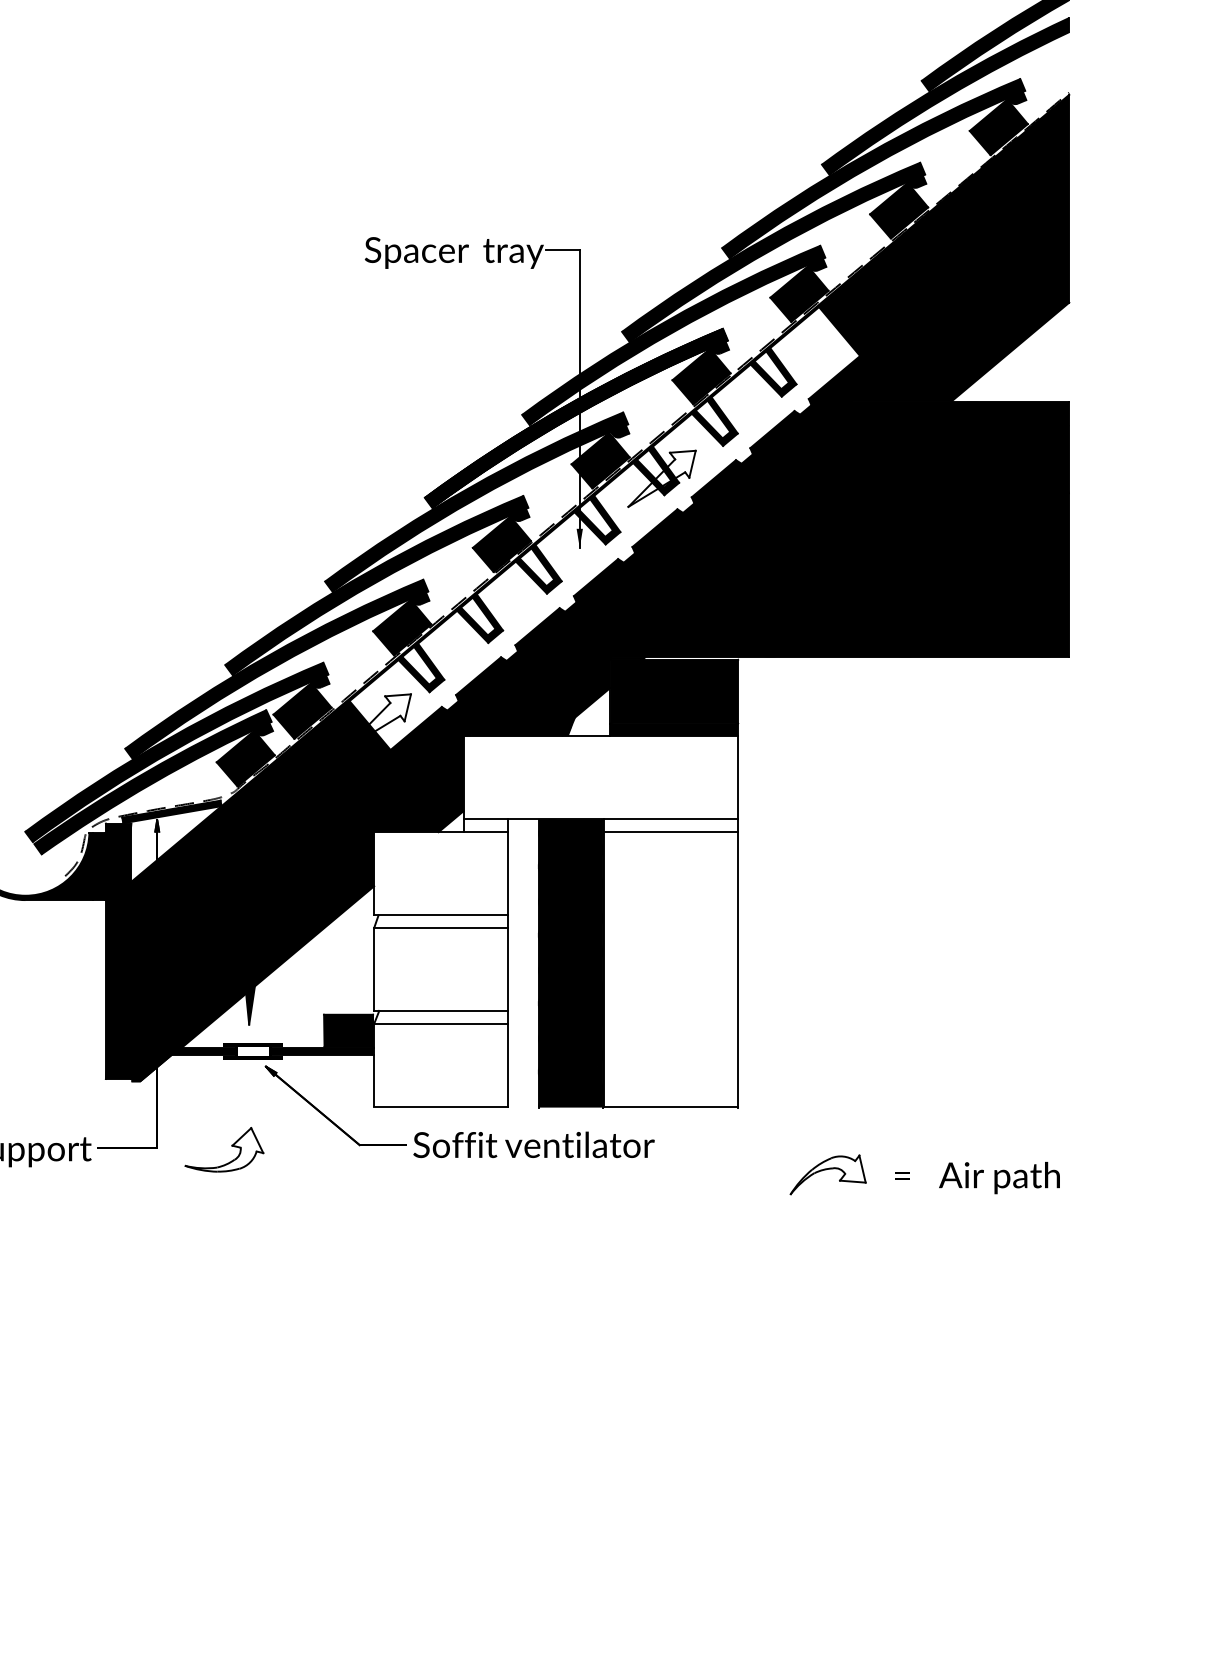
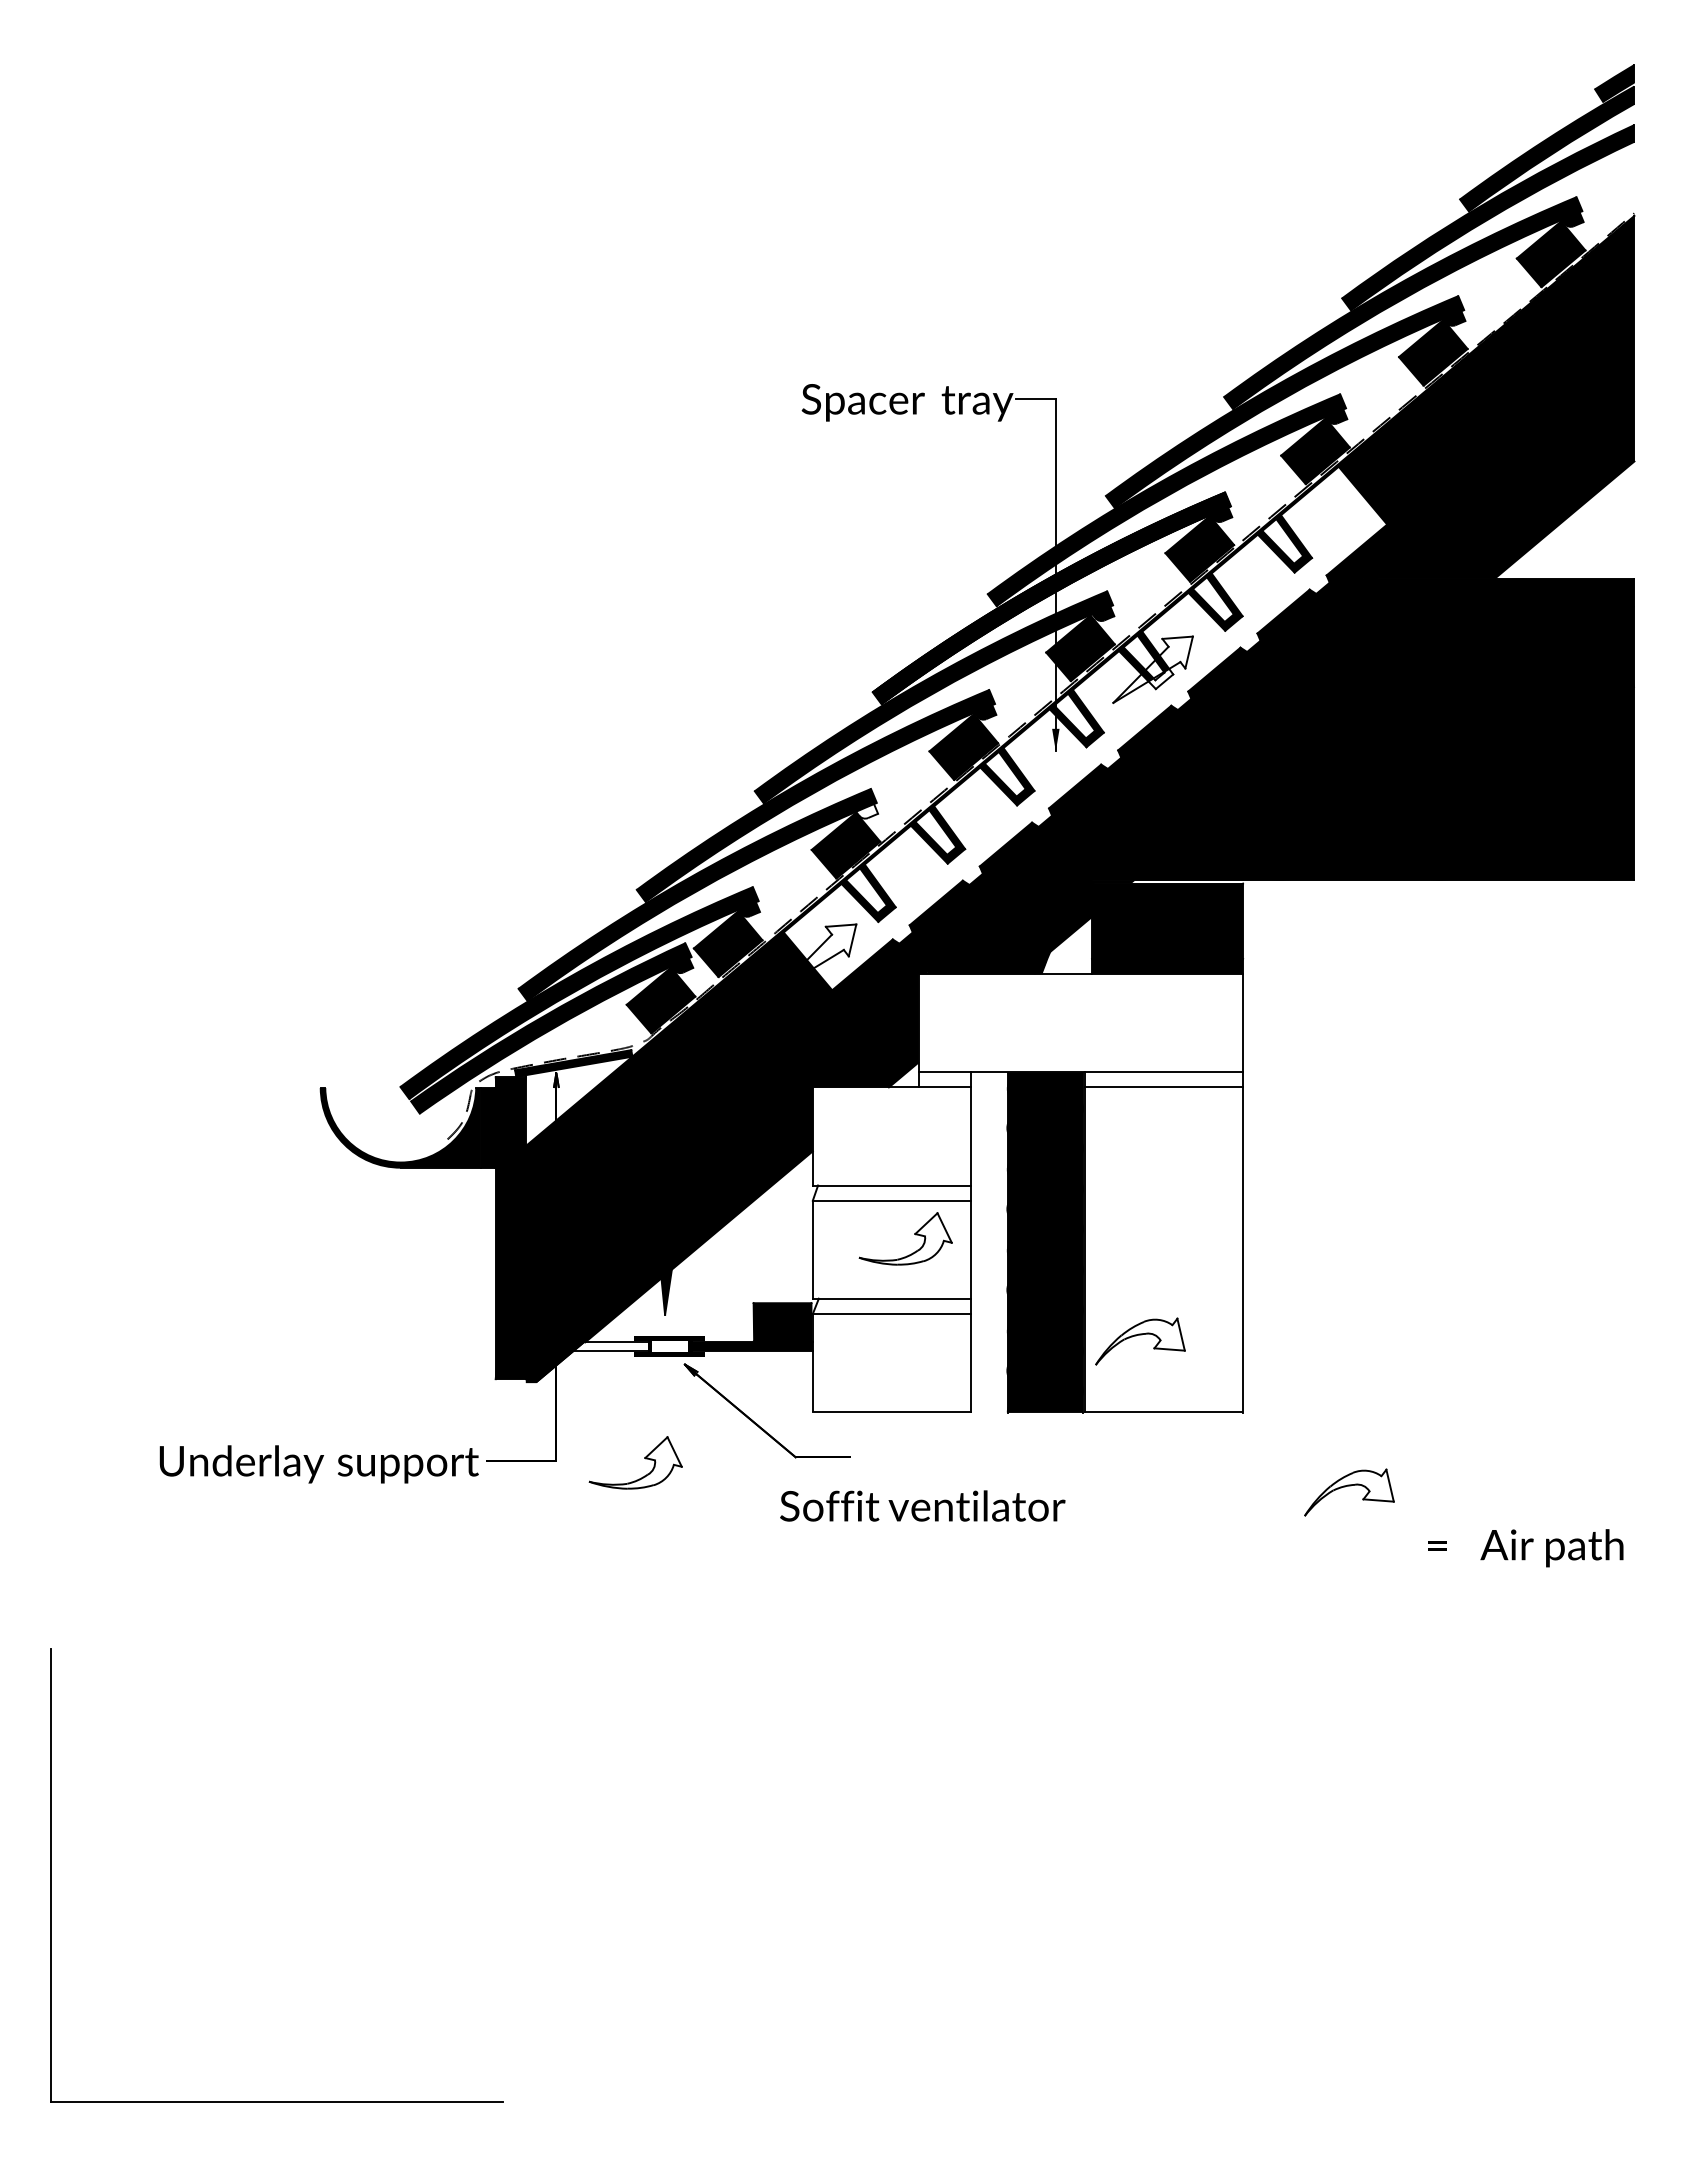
fill: (668, 486) -> (1160, 678), removed
fill: (419, 598) -> (866, 811), removed
part: (460, 956) -> (914, 1234), added
part: (651, 1047) -> (1140, 1341), added
fill: (183, 1051) -> (587, 1346), removed
text: (533, 1144) -> (922, 1505), moved
text: (977, 1178) -> (1525, 1548), moved

